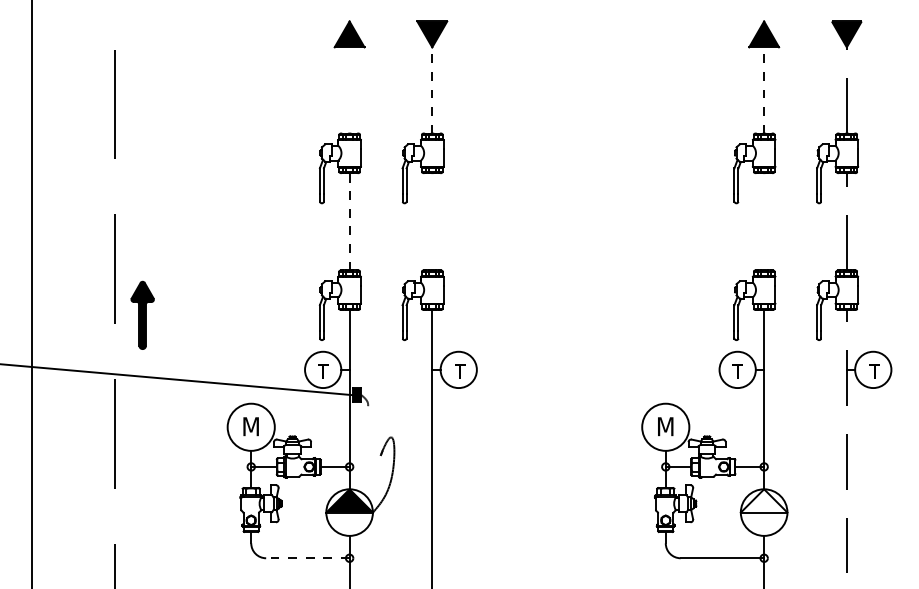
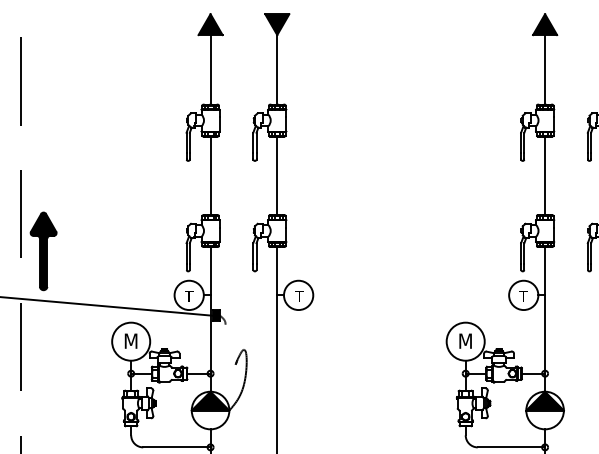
line: (432, 89) -> (277, 69), dashed -> solid
line: (764, 89) -> (545, 69), dashed -> solid
line: (349, 90) -> (210, 69), added
line: (349, 221) -> (210, 175), dashed -> solid
line: (432, 221) -> (277, 175), added
line: (764, 221) -> (545, 175), added
part: (142, 315) -> (43, 251), size x1.43
fill: (763, 500) -> (544, 400), added
line: (307, 558) -> (176, 447), dashed -> solid

